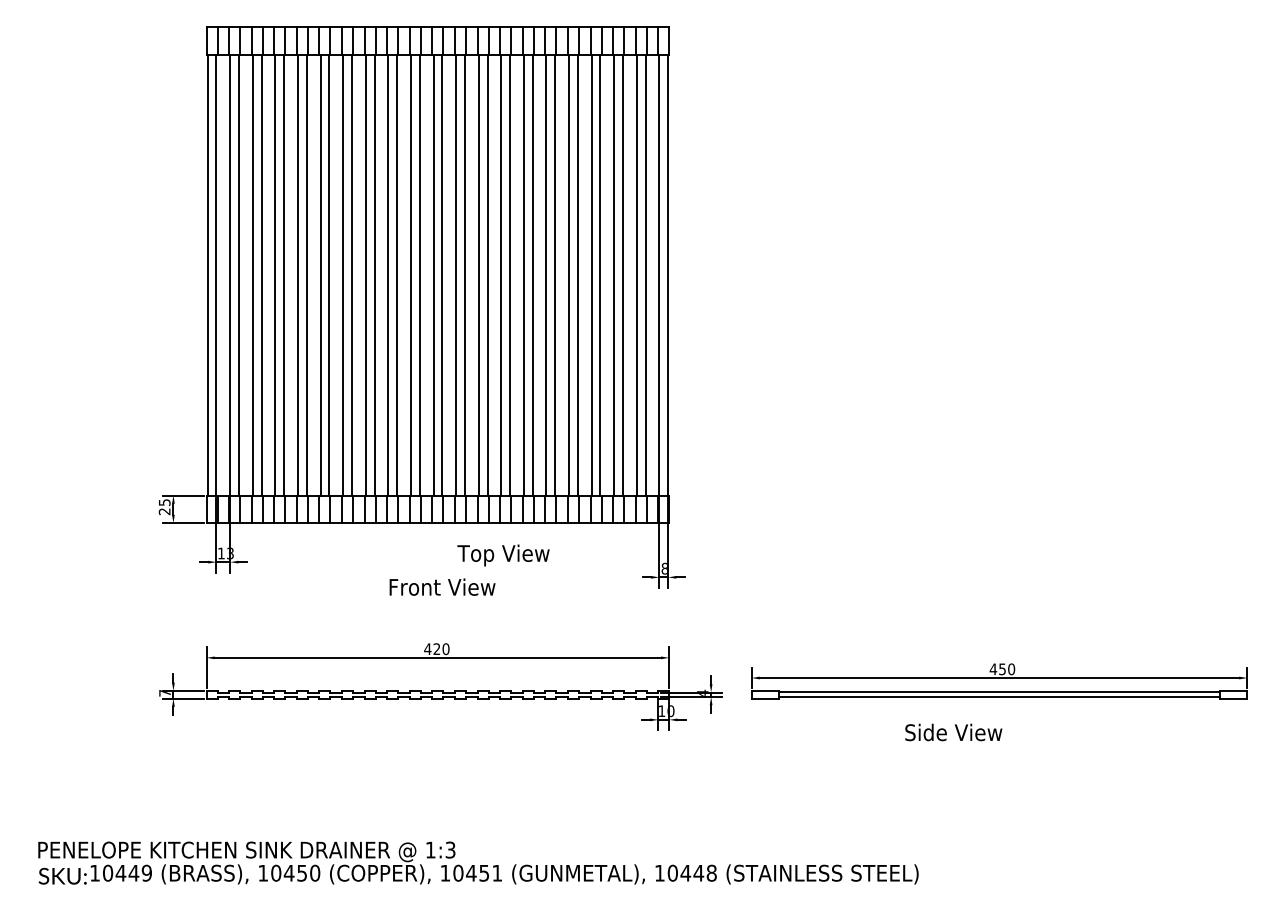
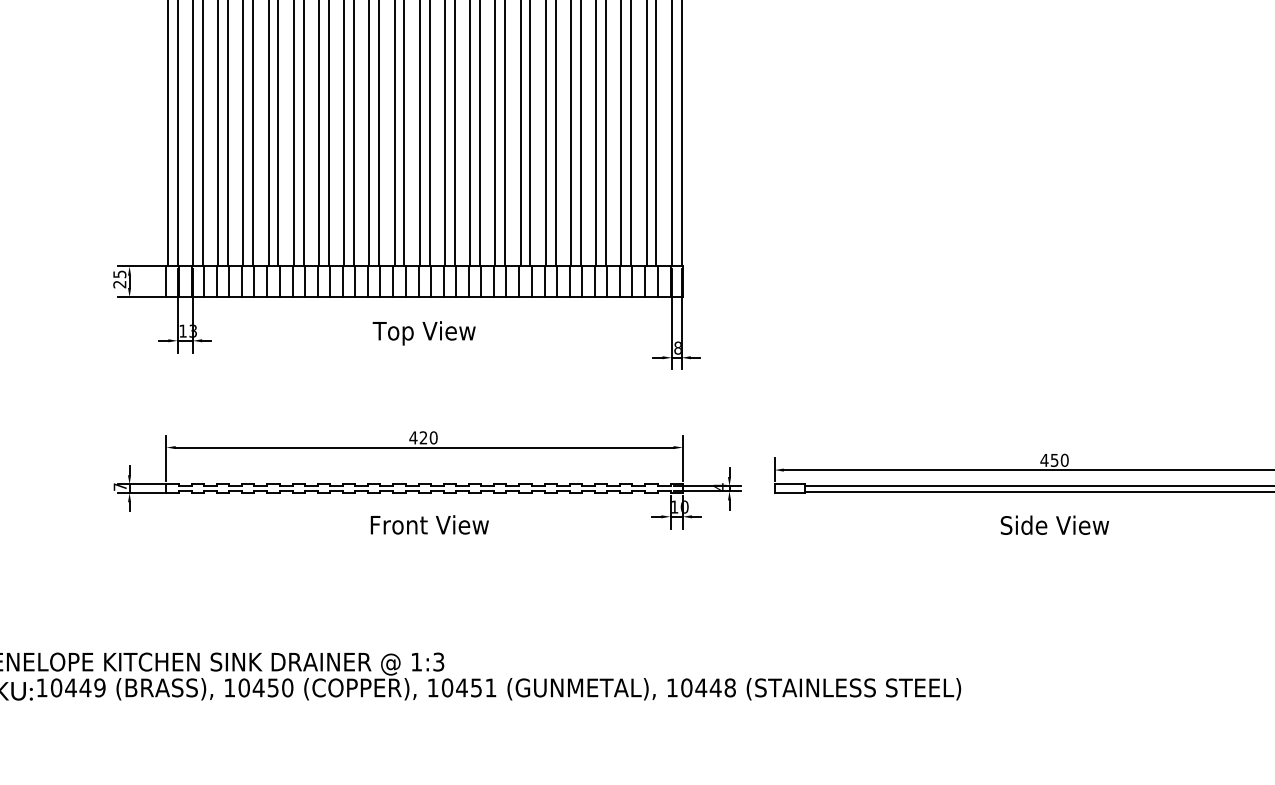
text: (503, 555) -> (424, 333), moved
text: (442, 586) -> (429, 524), moved
text: (953, 732) -> (1054, 525), moved

